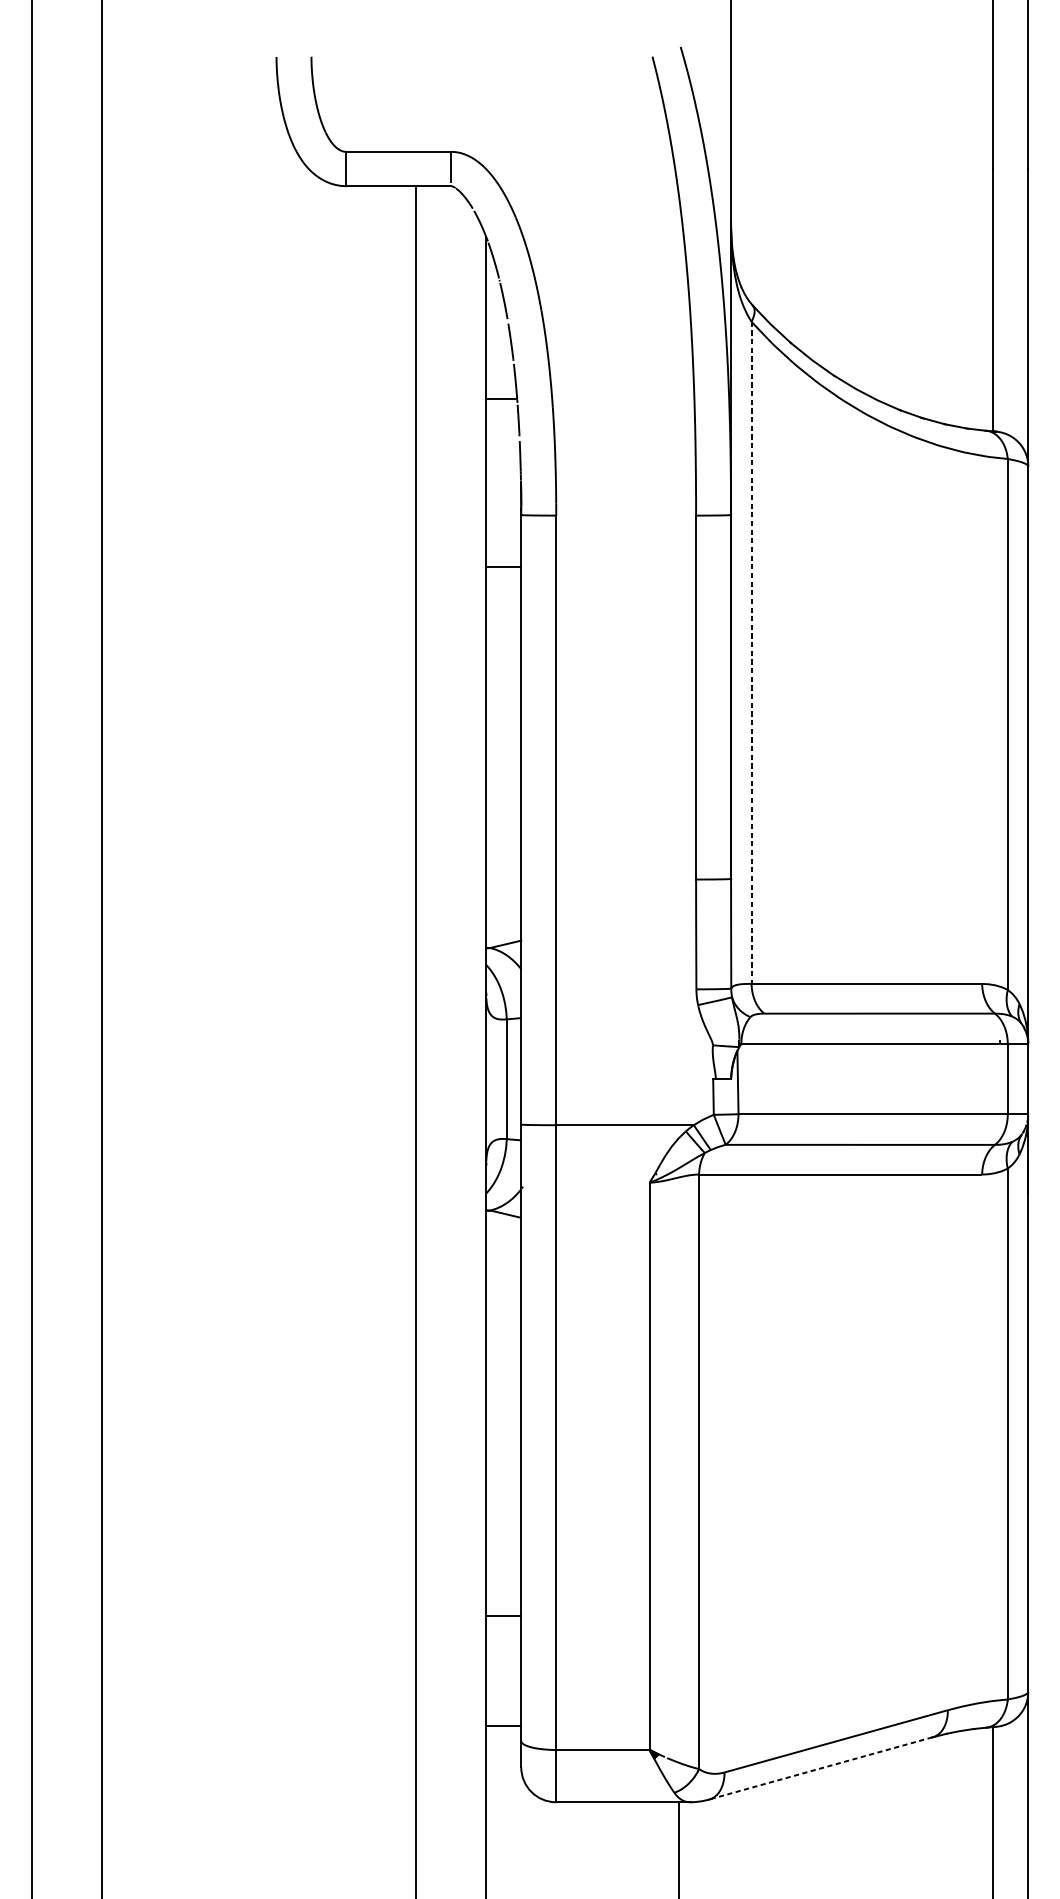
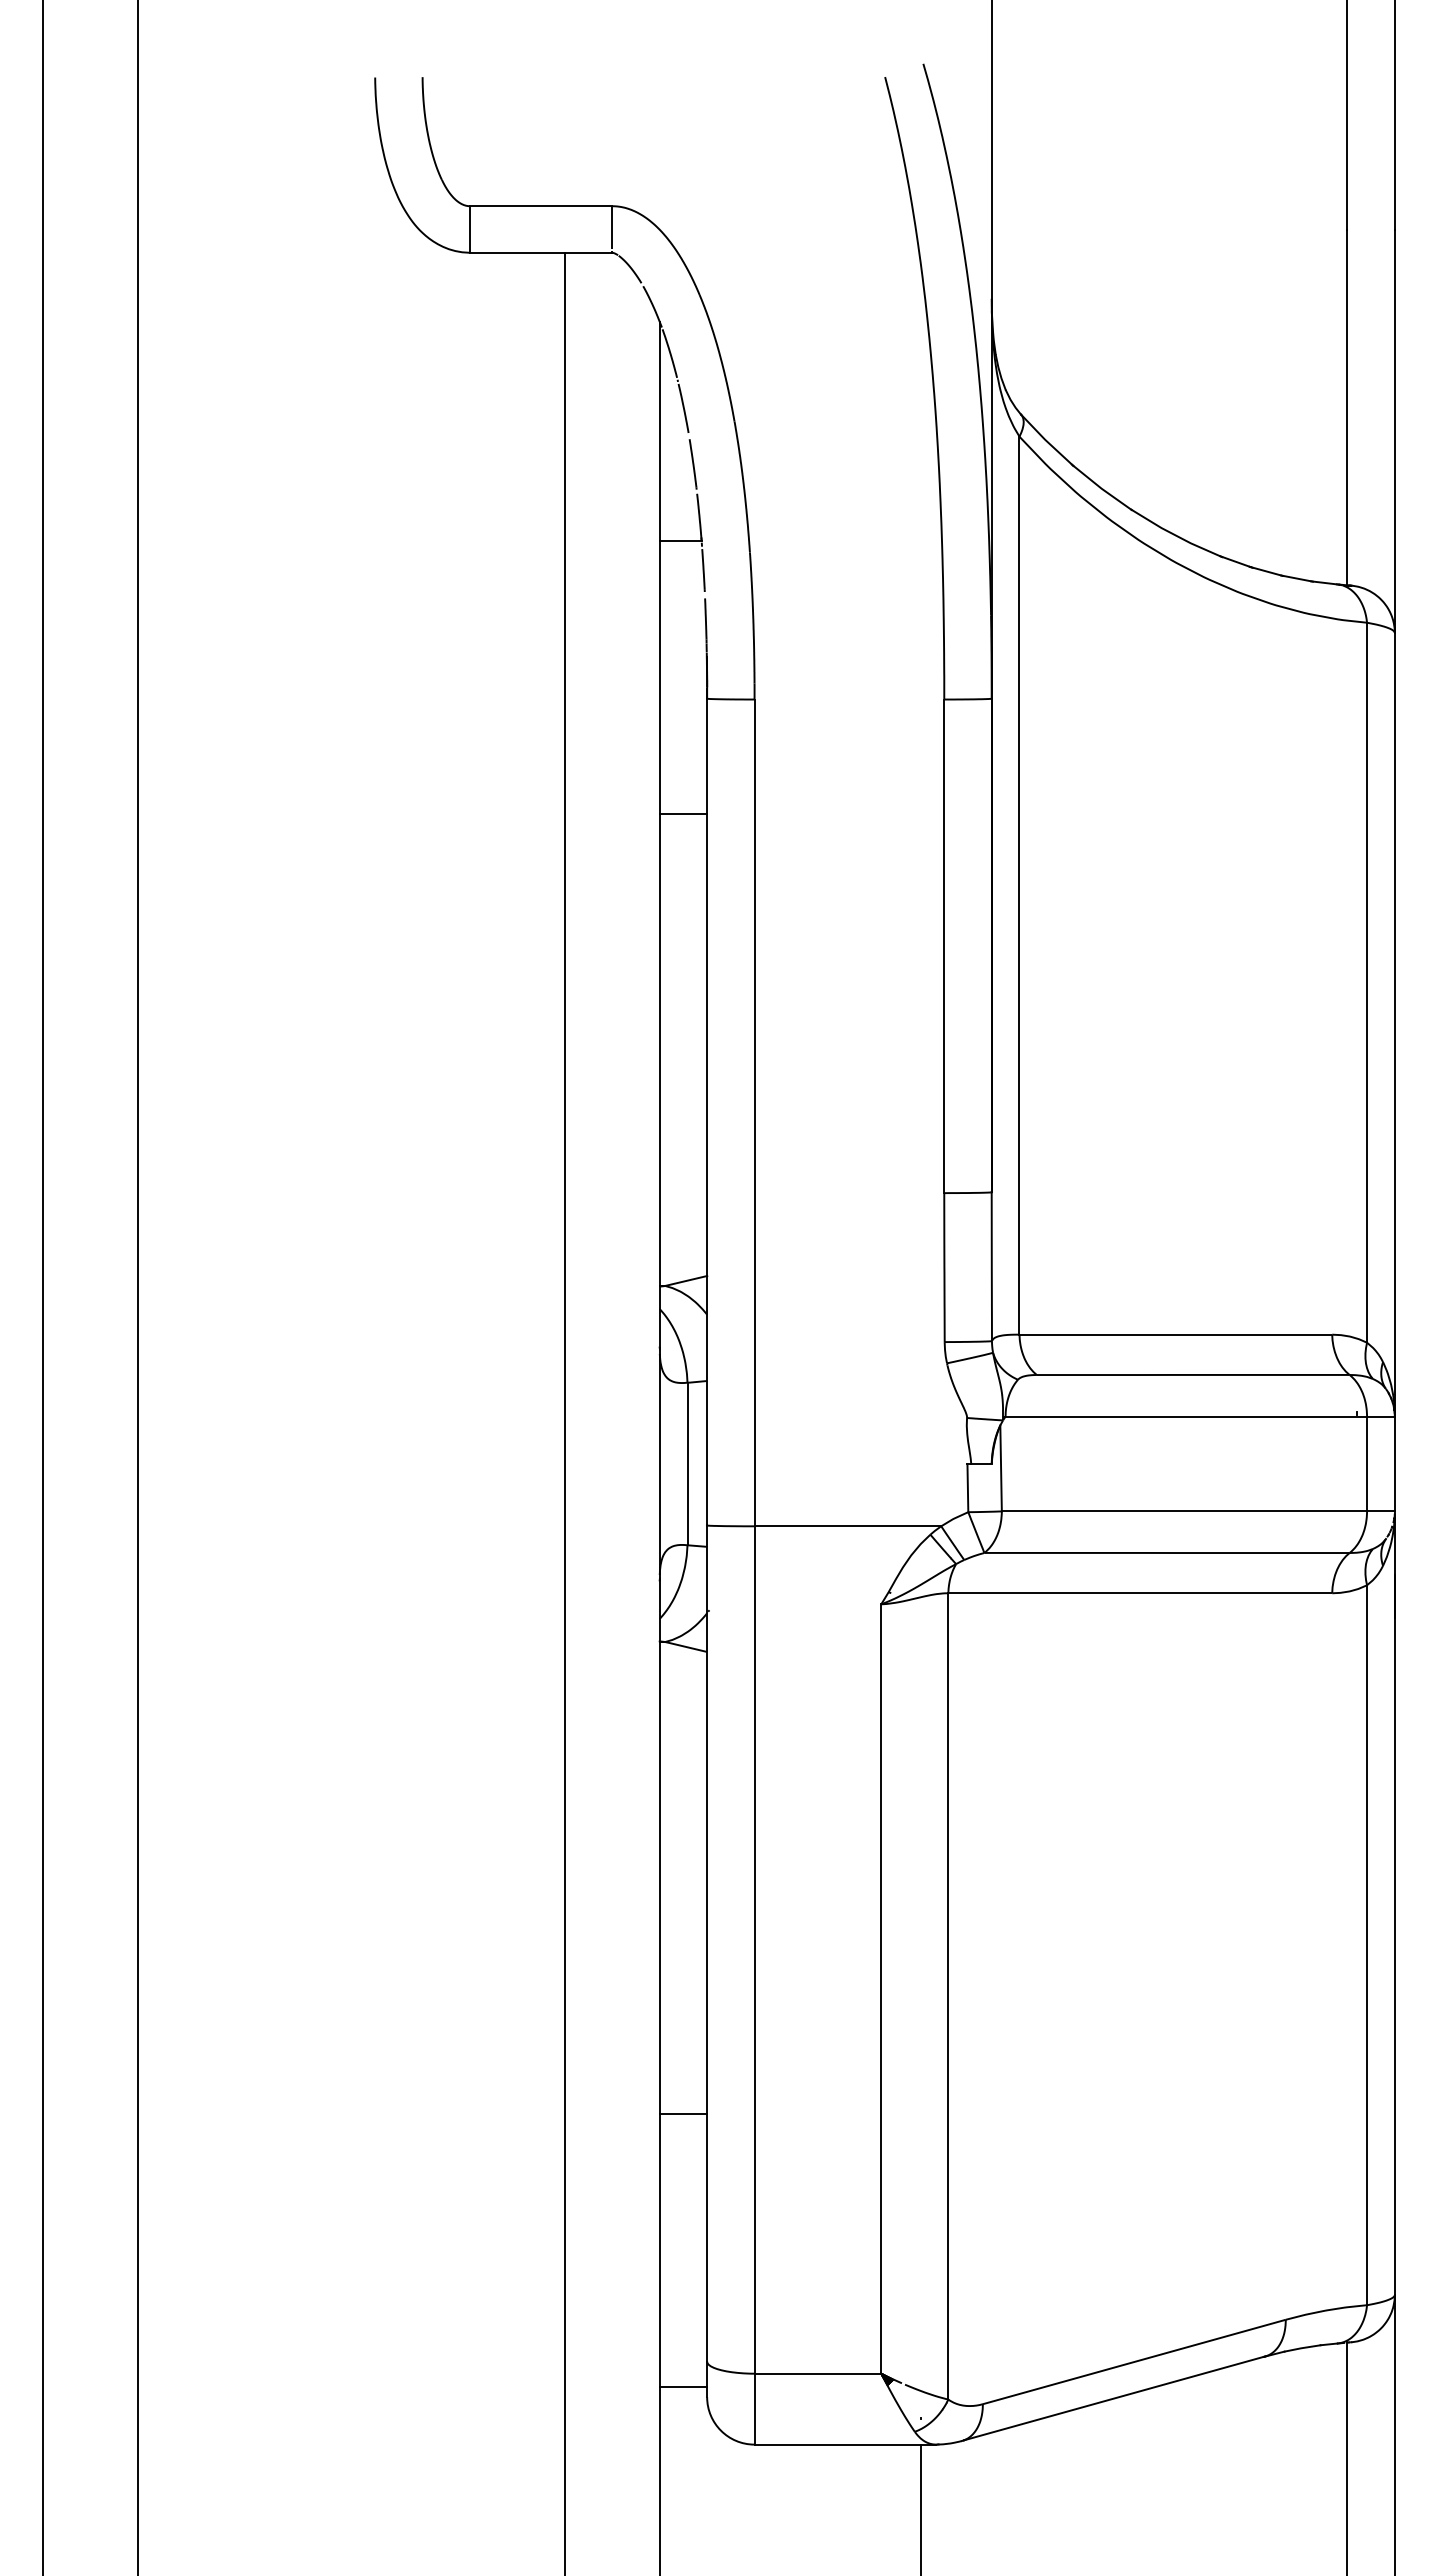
line: (503, 566) -> (683, 813), moved
line: (751, 653) -> (1019, 886), dashed -> solid
line: (503, 1616) -> (683, 2114), moved
line: (503, 1725) -> (683, 2386), moved
line: (822, 1768) -> (1115, 2398), dashed -> solid

